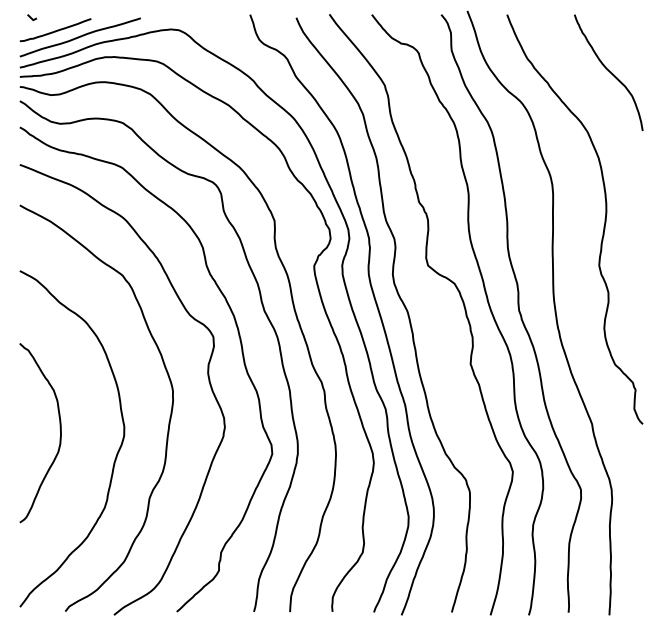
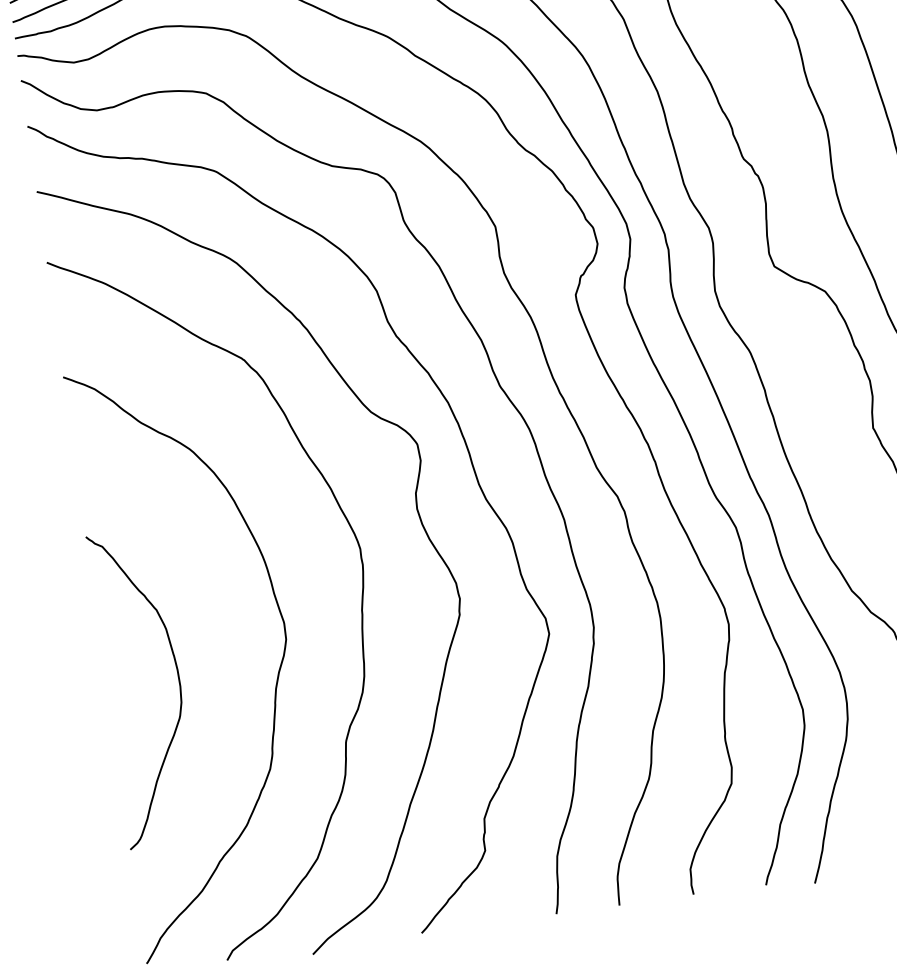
curve: (59, 437) -> (178, 691), moved

